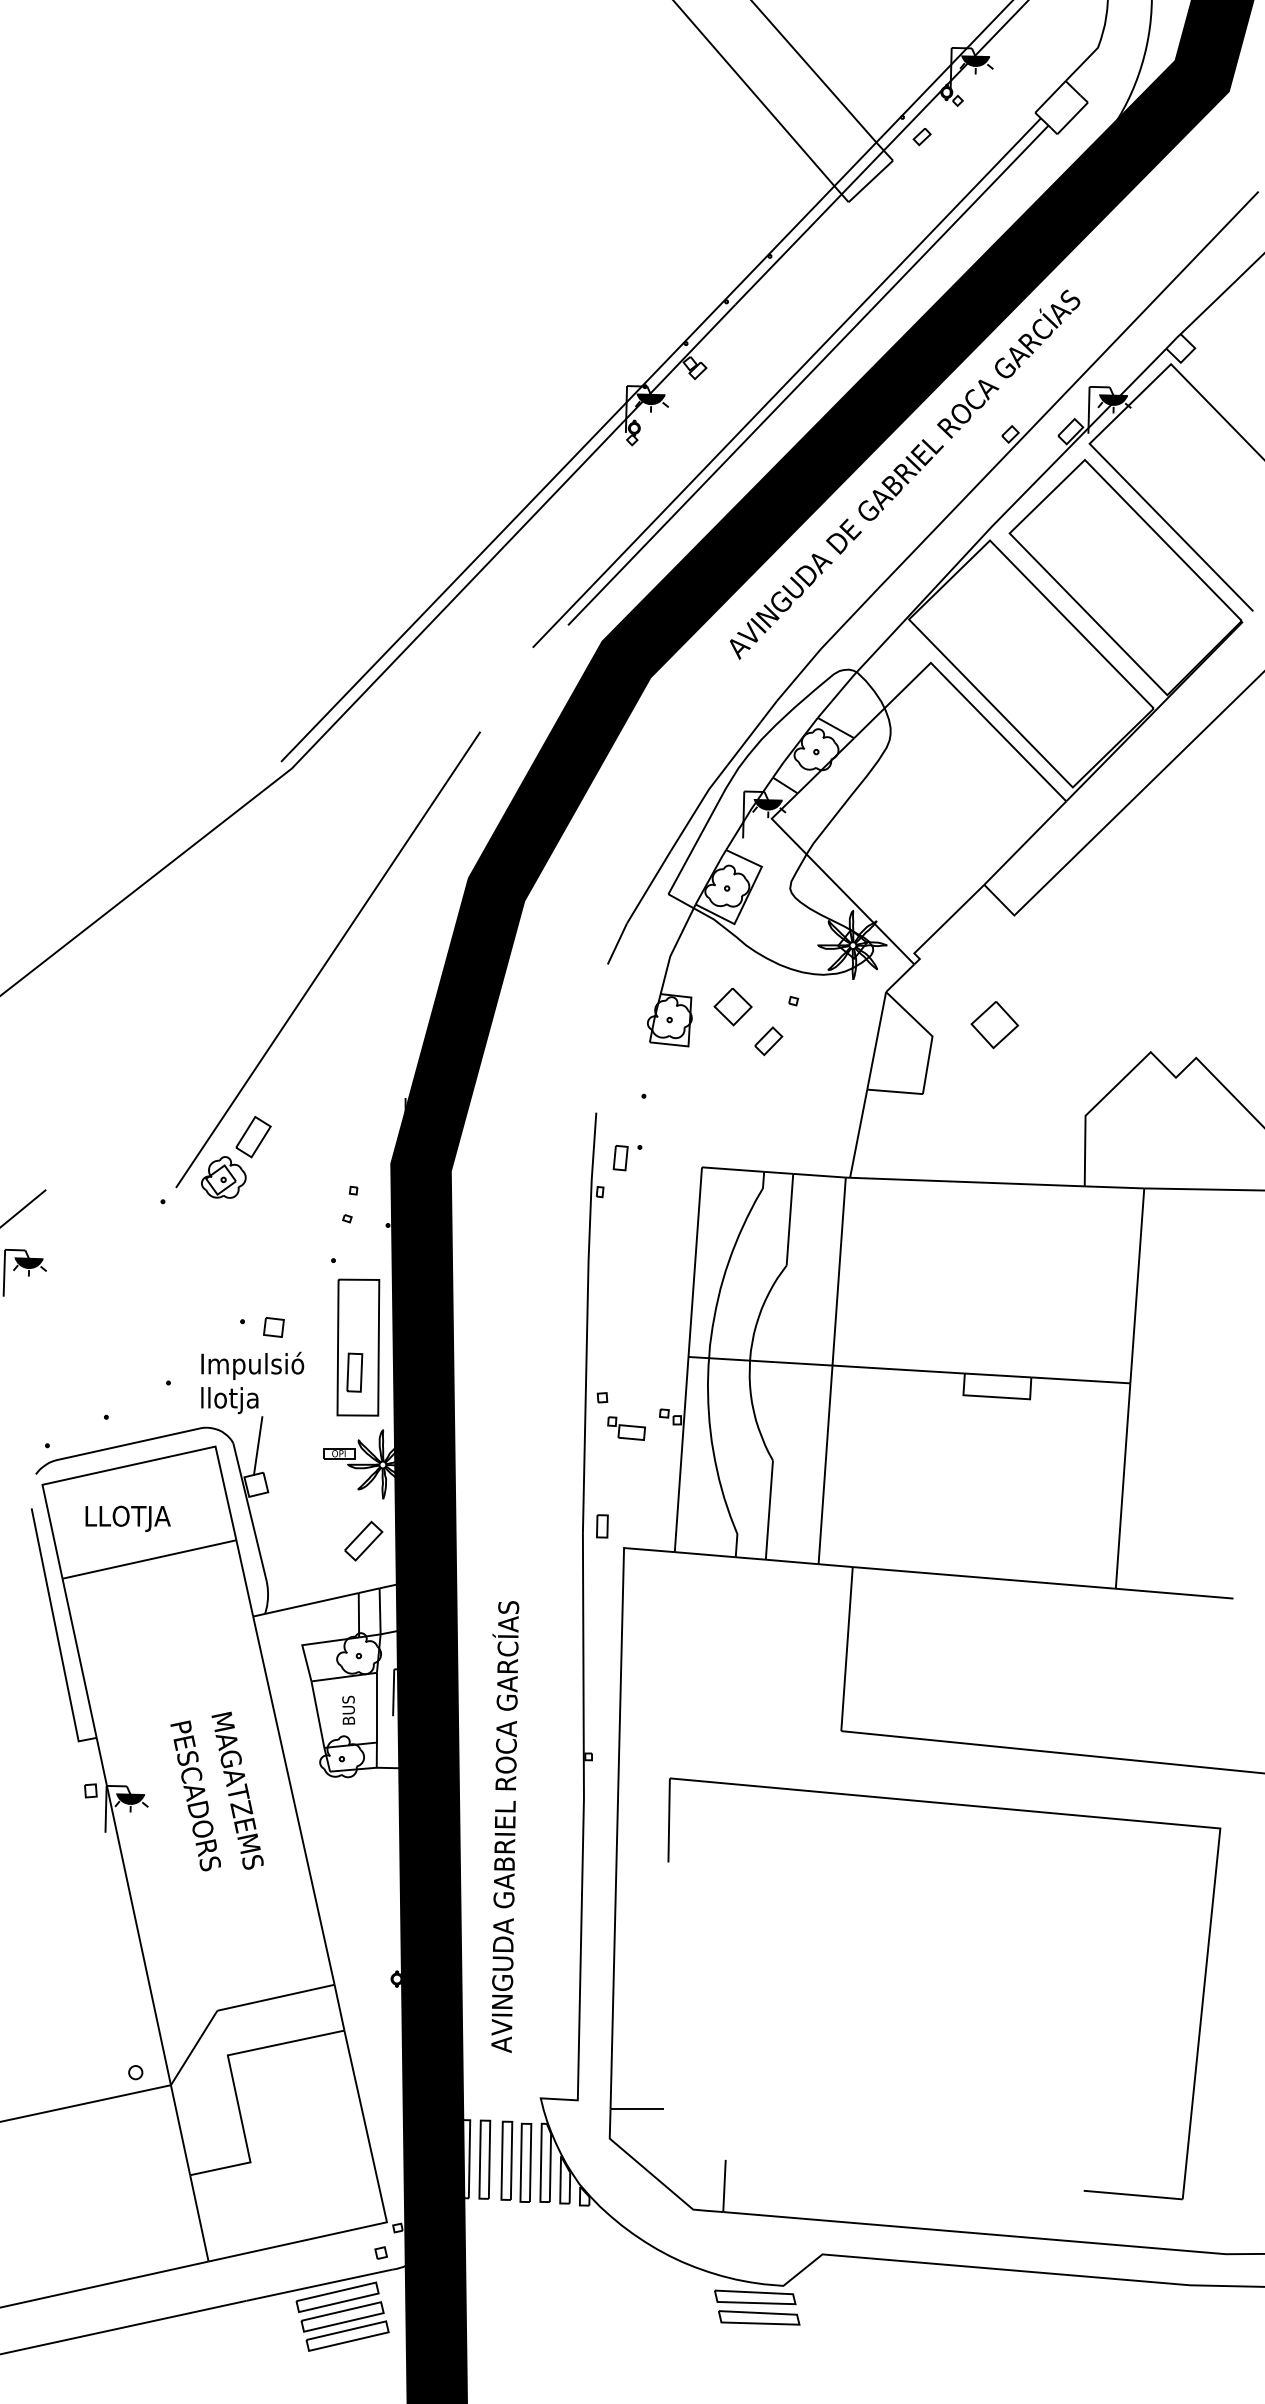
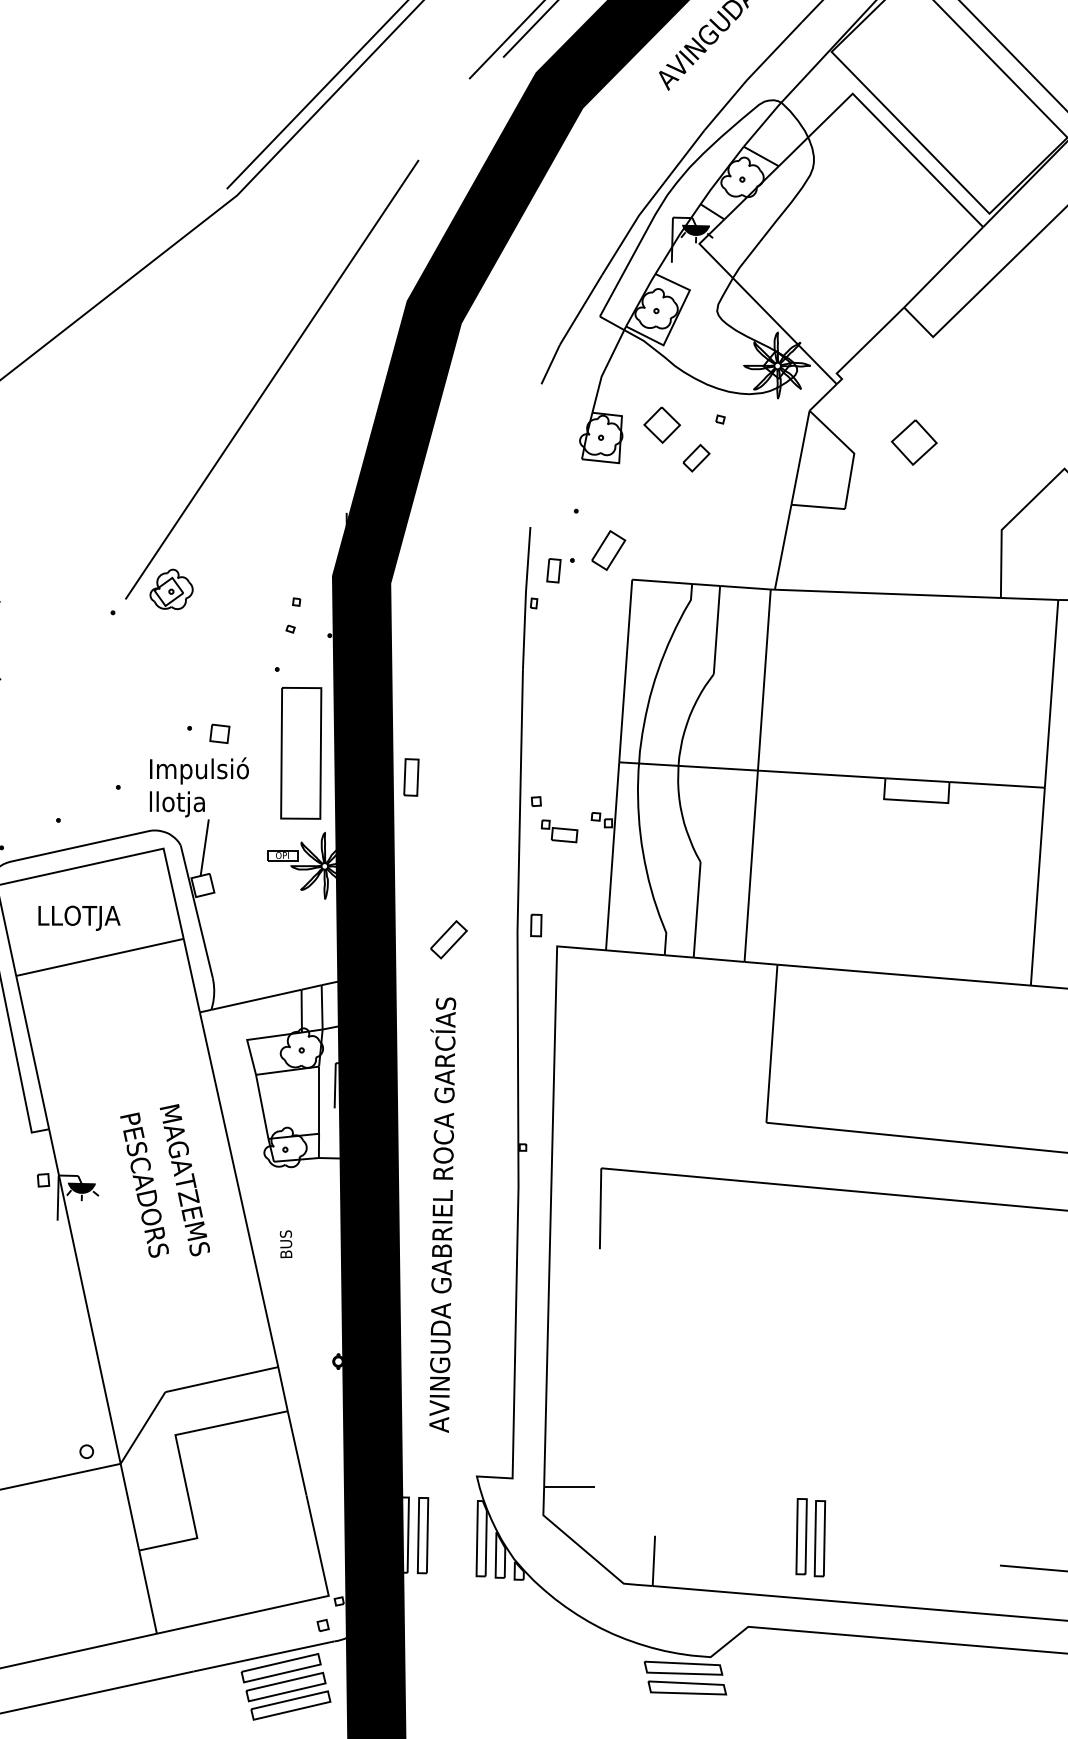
part: (253, 1137) -> (608, 550), moved
part: (354, 1372) -> (411, 777), moved
part: (363, 1540) -> (448, 939), moved
text: (348, 1709) -> (285, 1243), moved
part: (516, 2161) -> (810, 1537), moved

